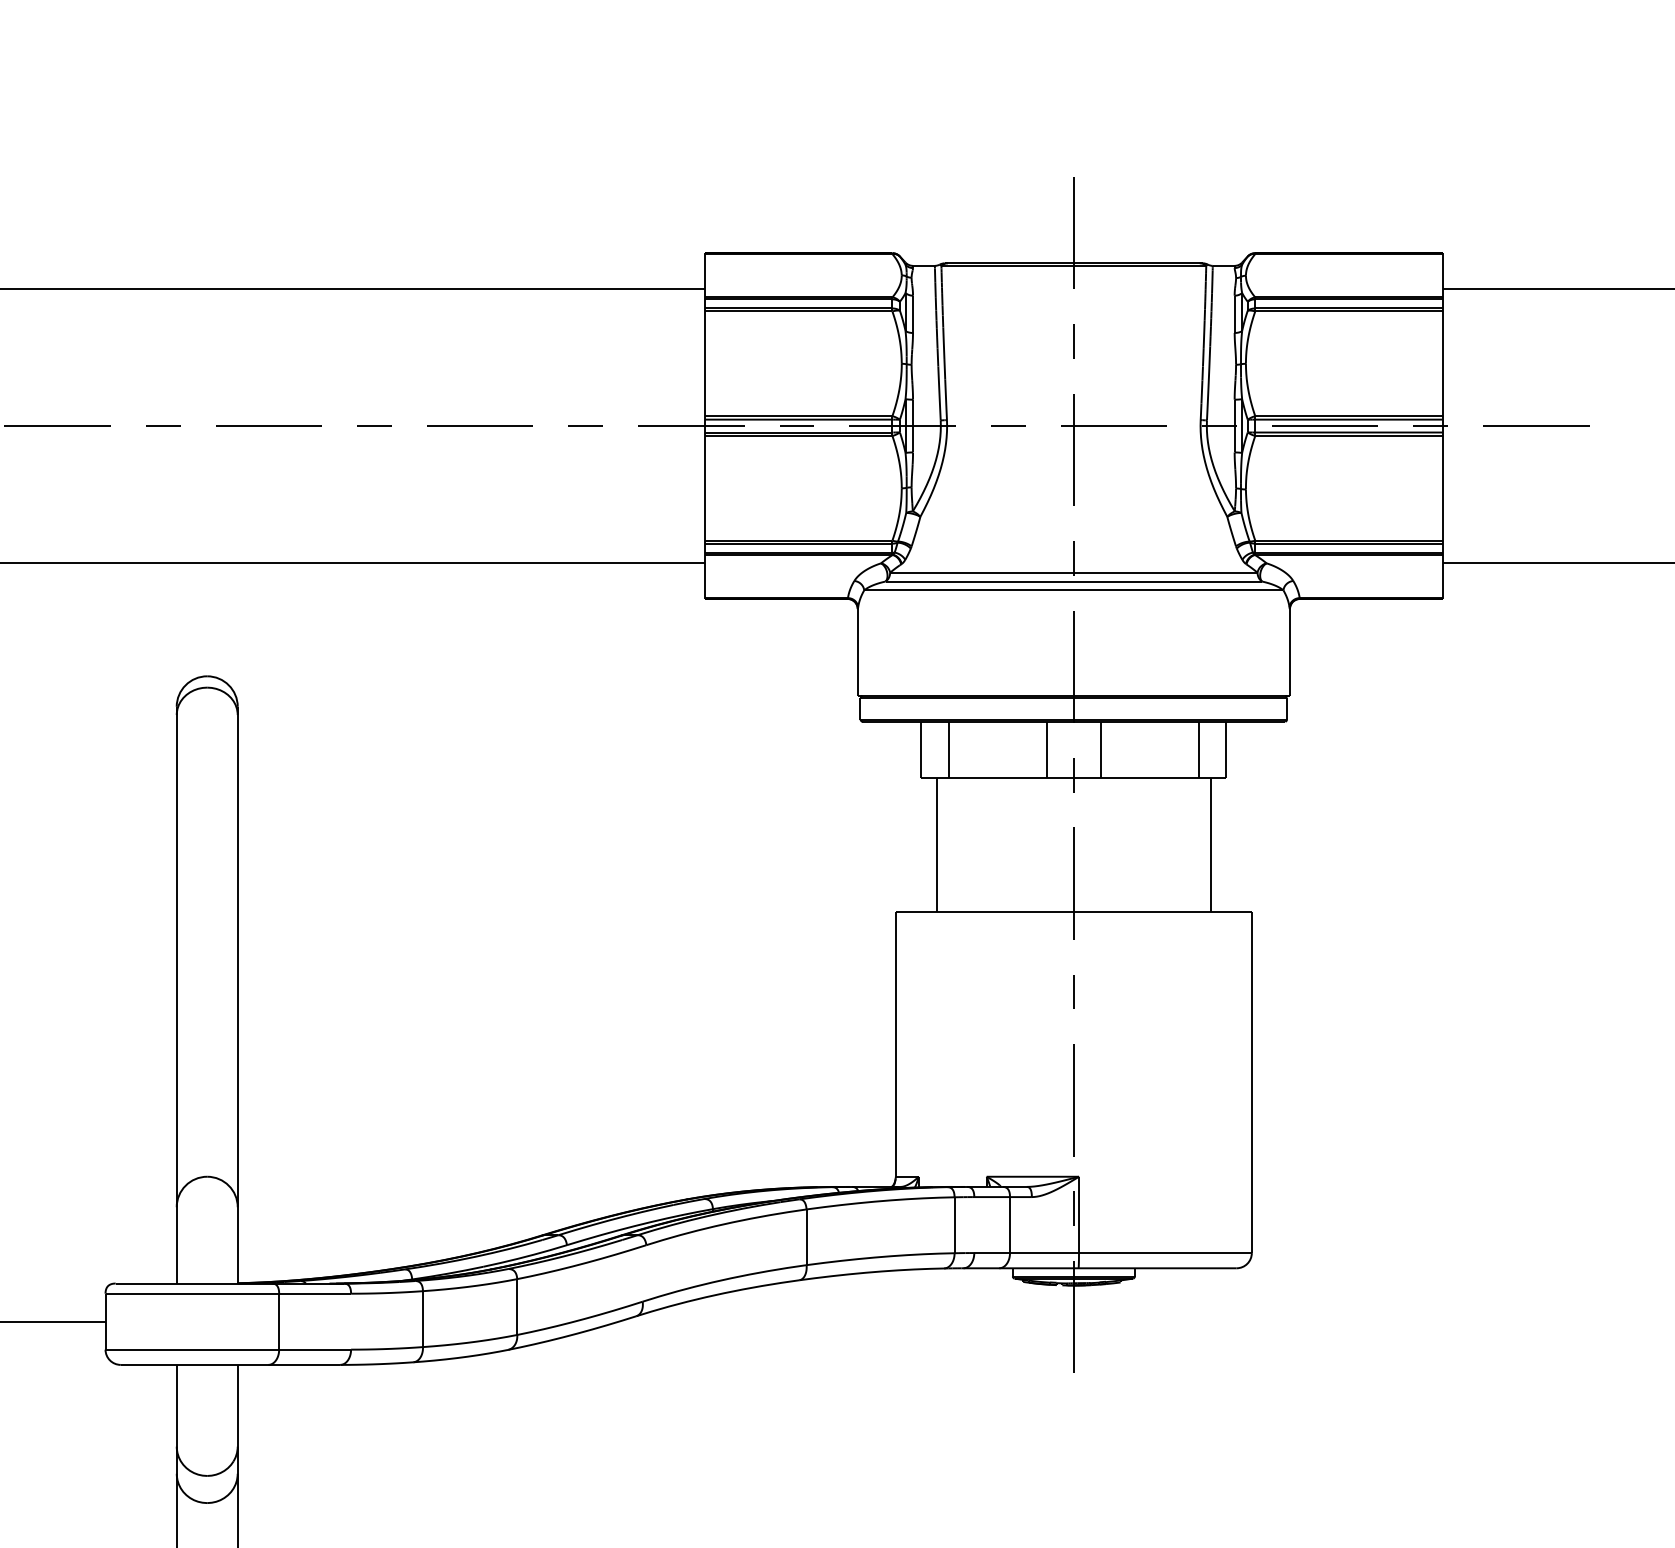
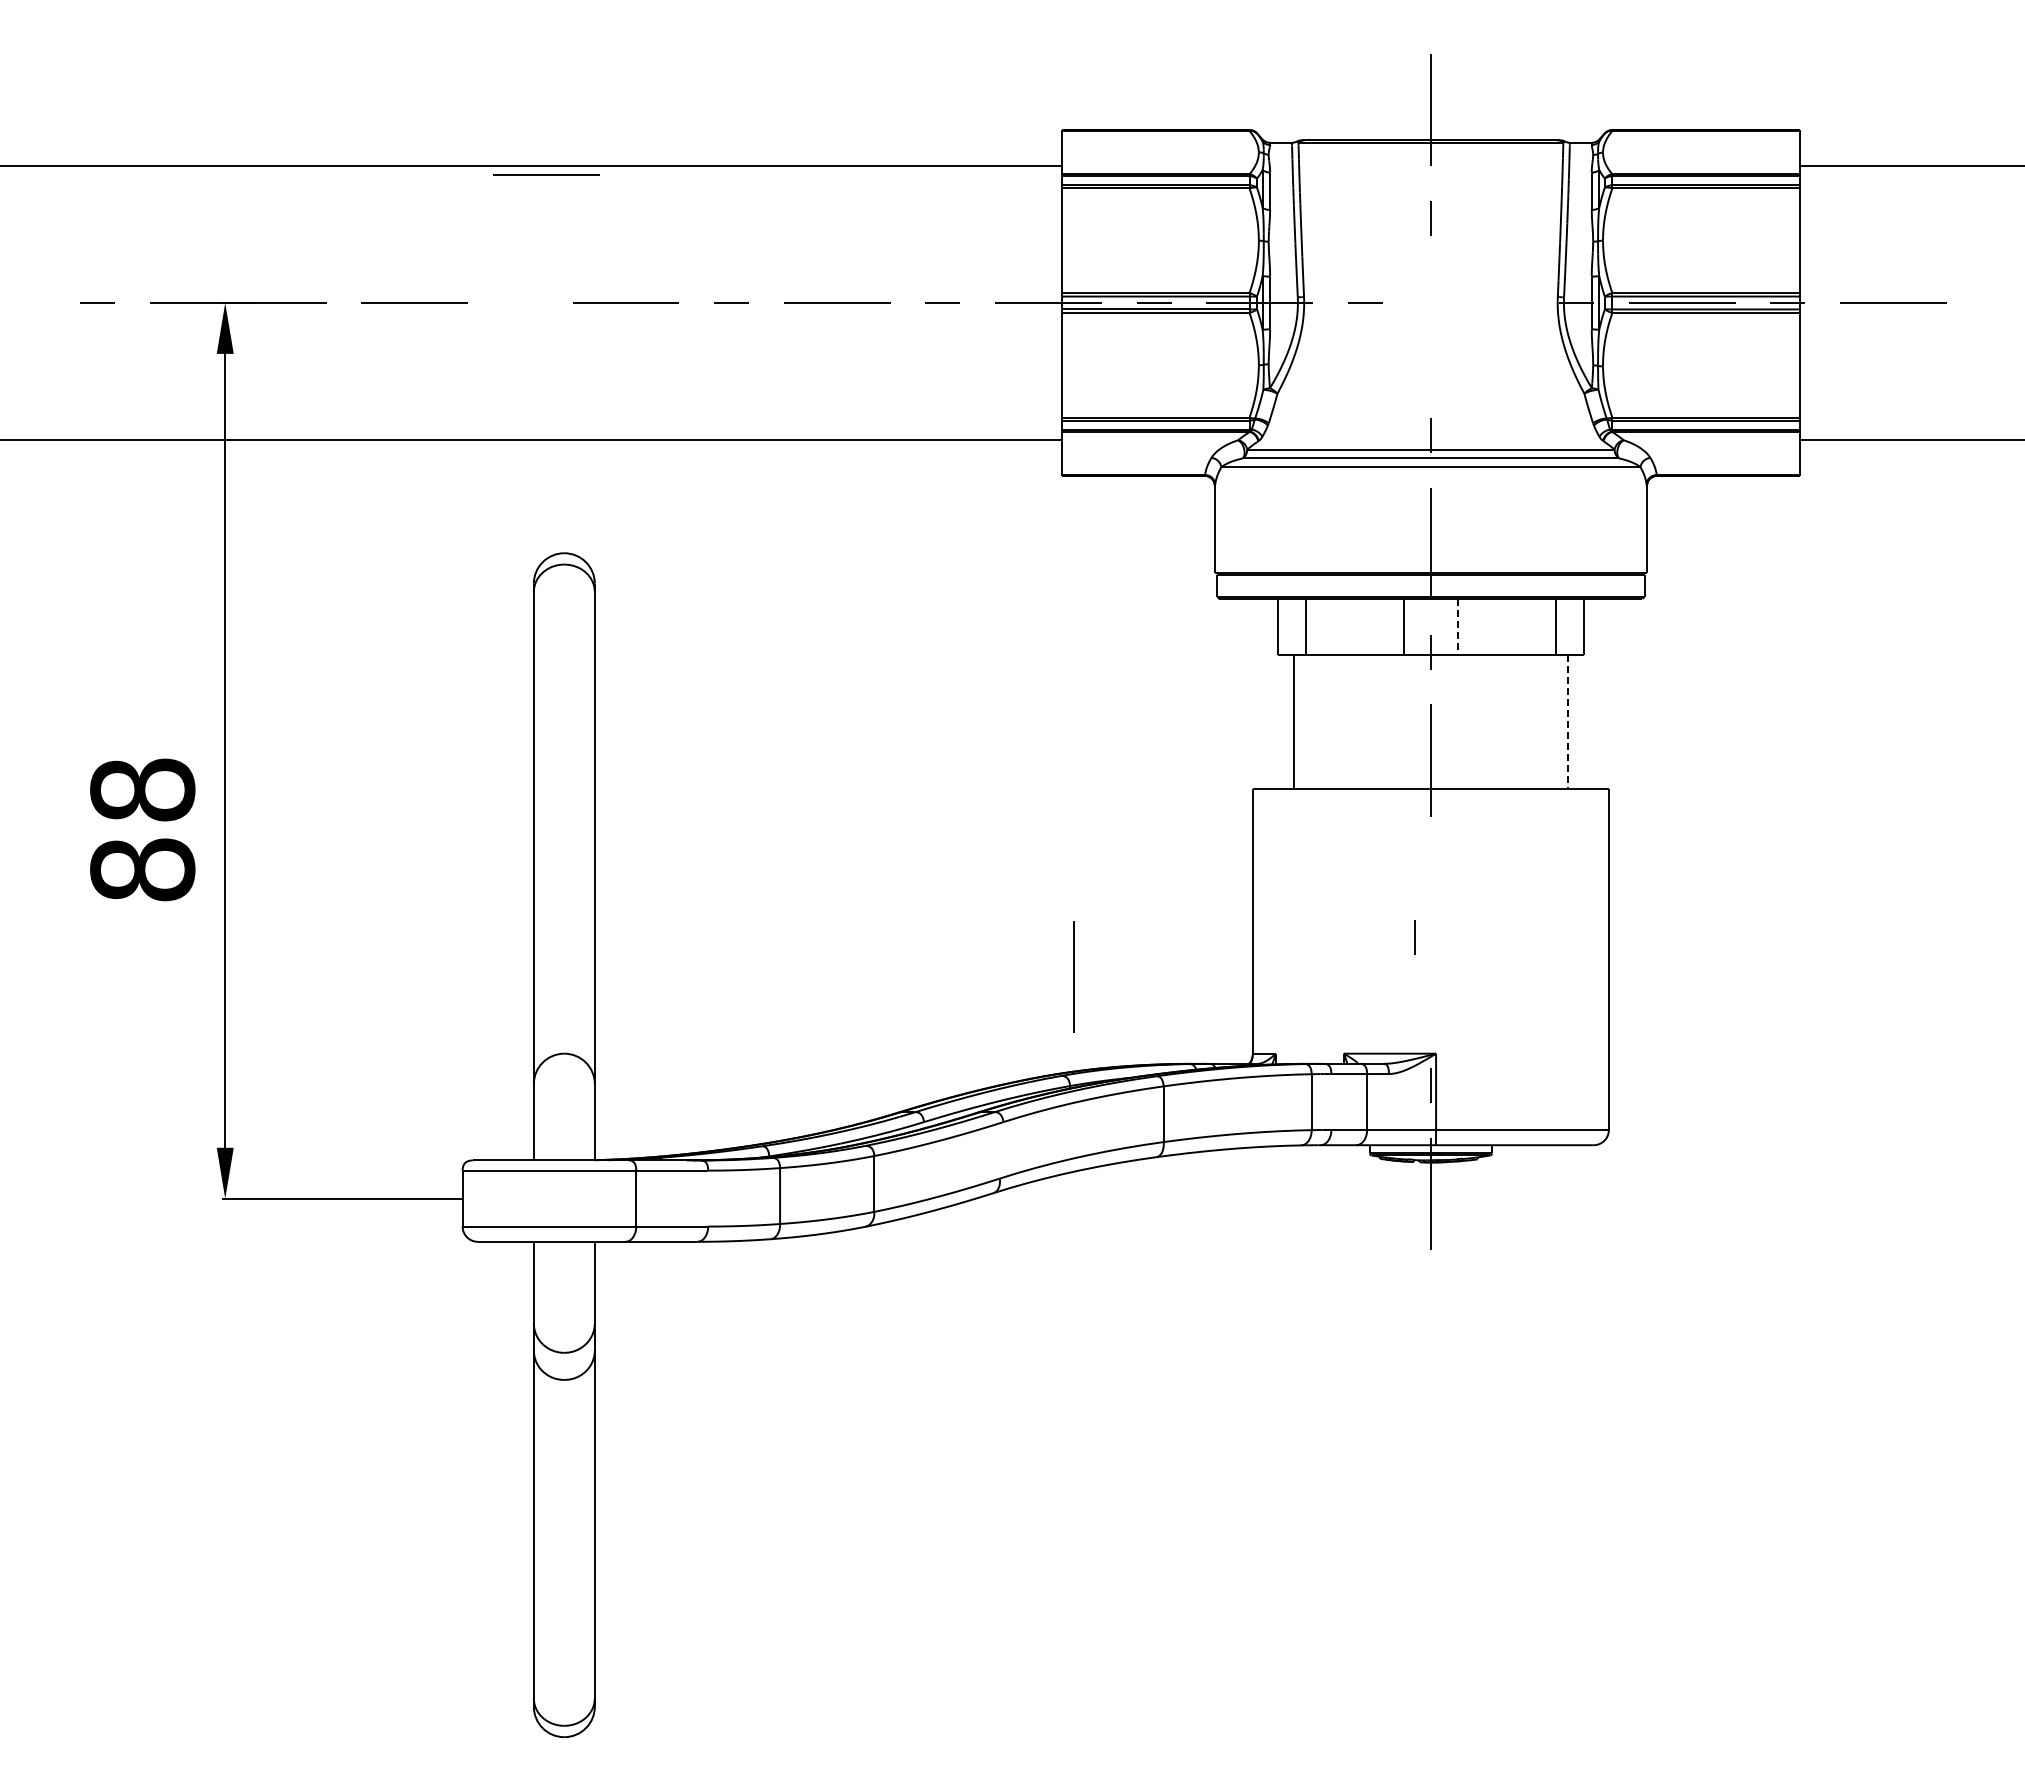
line: (189, 297) -> (546, 174), added
line: (163, 425) -> (520, 302), removed
part: (1113, 426) -> (1470, 303), removed
line: (1101, 749) -> (1458, 626), solid -> dashed
line: (1211, 845) -> (1568, 722), solid -> dashed
line: (1073, 991) -> (1414, 937), moved
line: (1073, 1099) -> (1073, 976), moved

